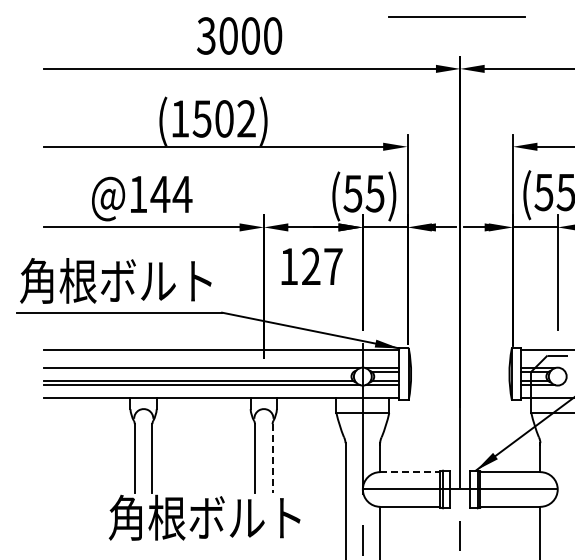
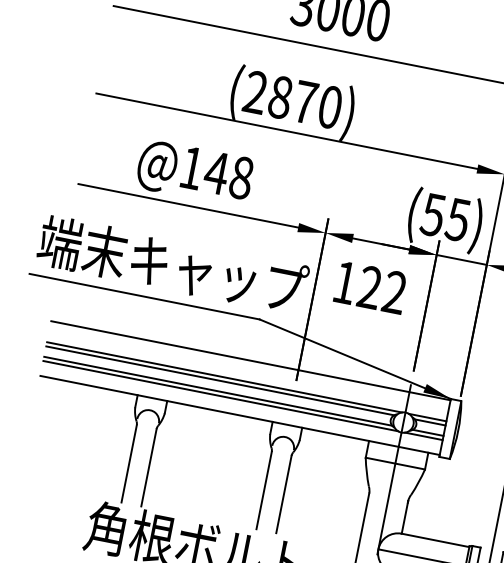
text: (213, 118) -> (293, 99), (1502) -> (2870)
text: (182, 194) -> (241, 177), @144 -> @148
text: (333, 265) -> (395, 291), 127 -> 122
text: (138, 281) -> (172, 265), 角根ボルト -> 端末キャップ
line: (198, 371) -> (220, 380), added
line: (272, 459) -> (283, 495), dashed -> solid
line: (410, 472) -> (435, 540), dashed -> solid

